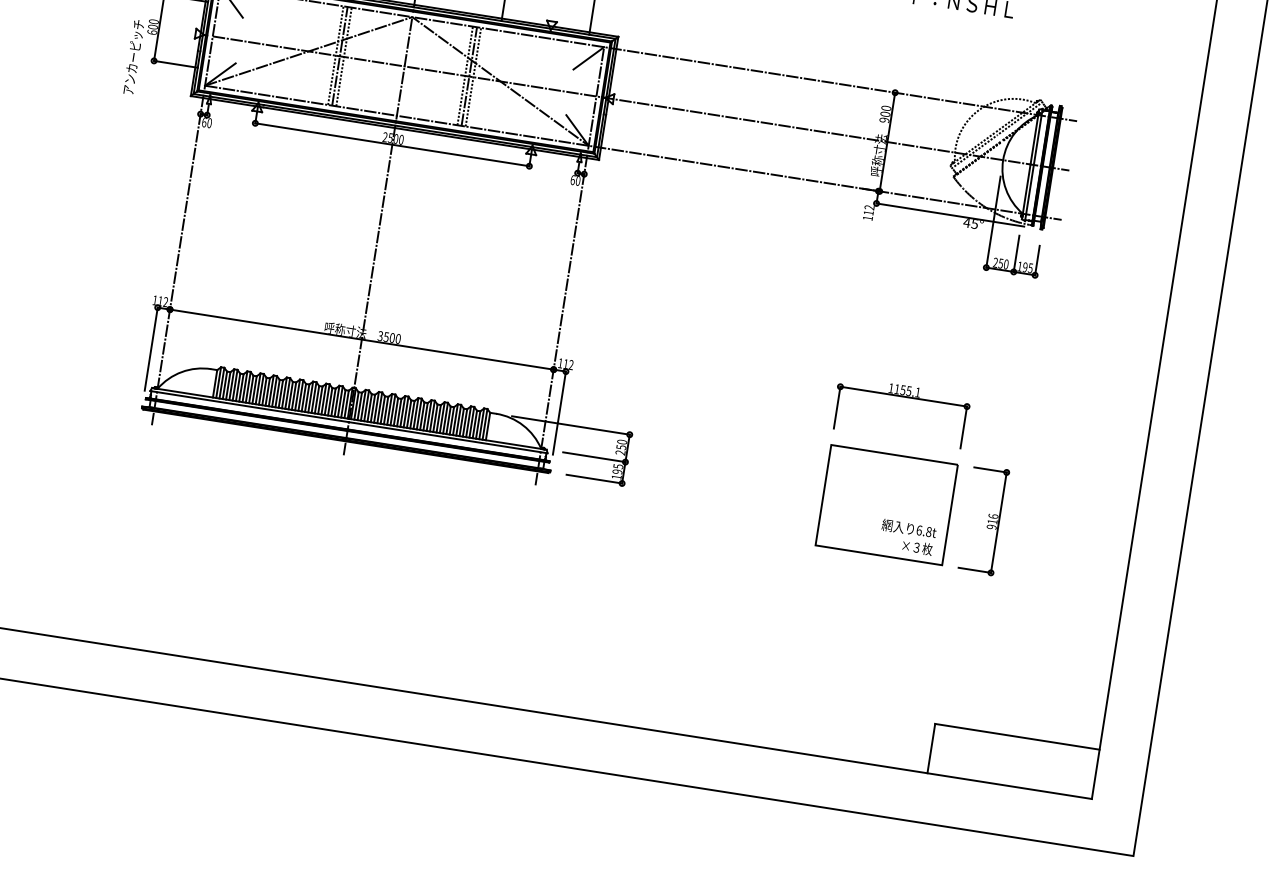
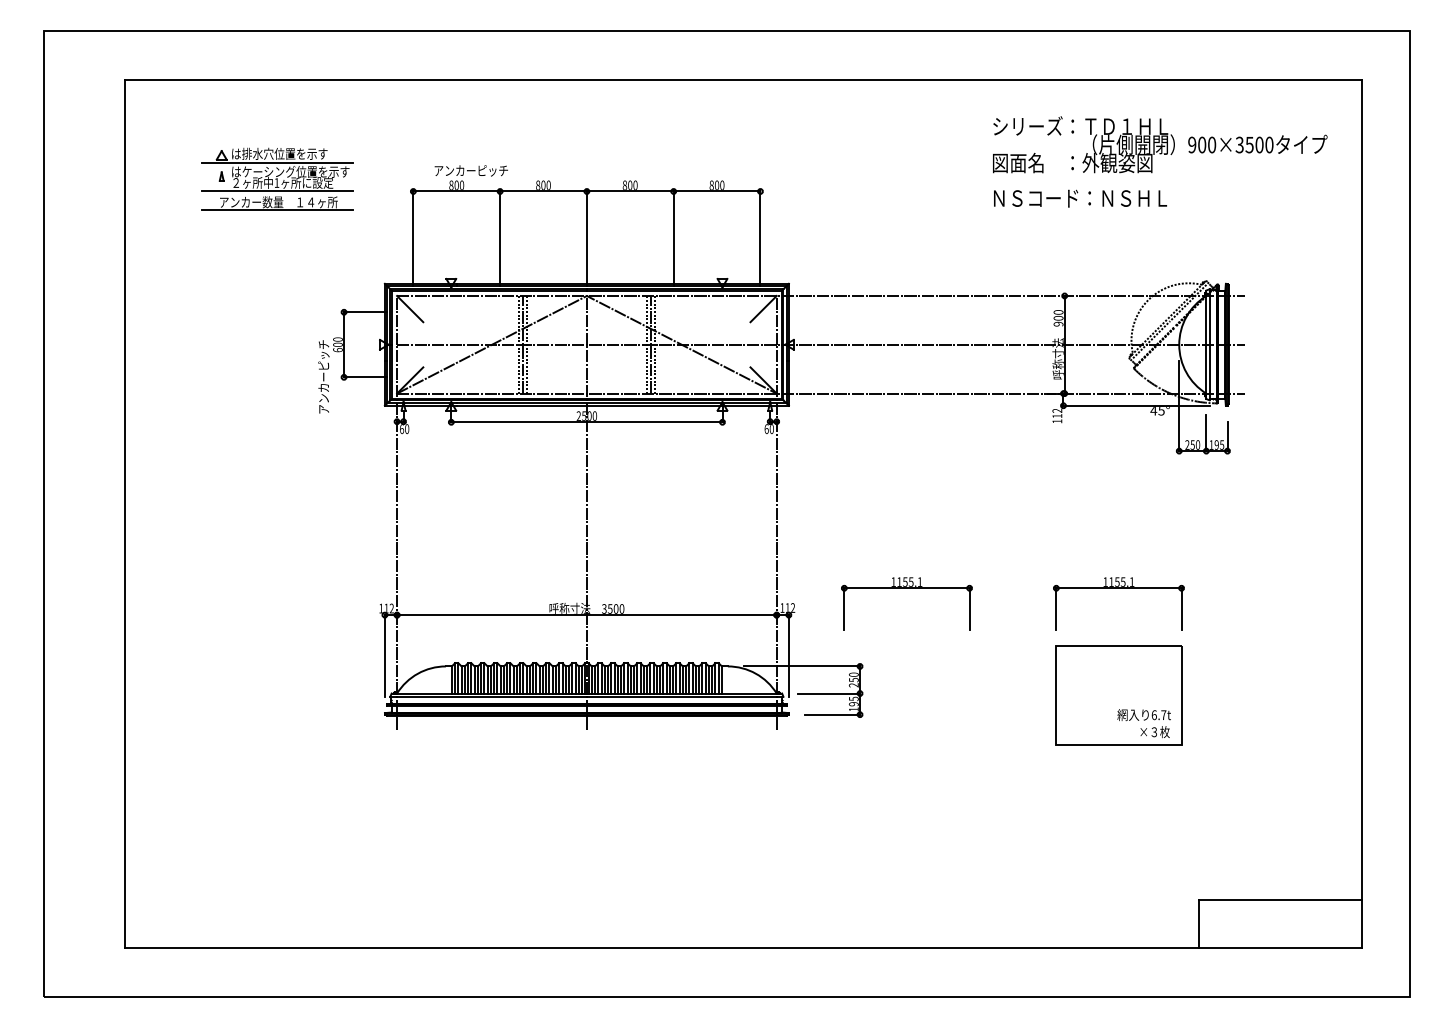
part: (689, 363) -> (906, 588), added
part: (984, 520) -> (1215, 695), removed
text: (928, 532) -> (1163, 715), 6.8t -> 6.7t

